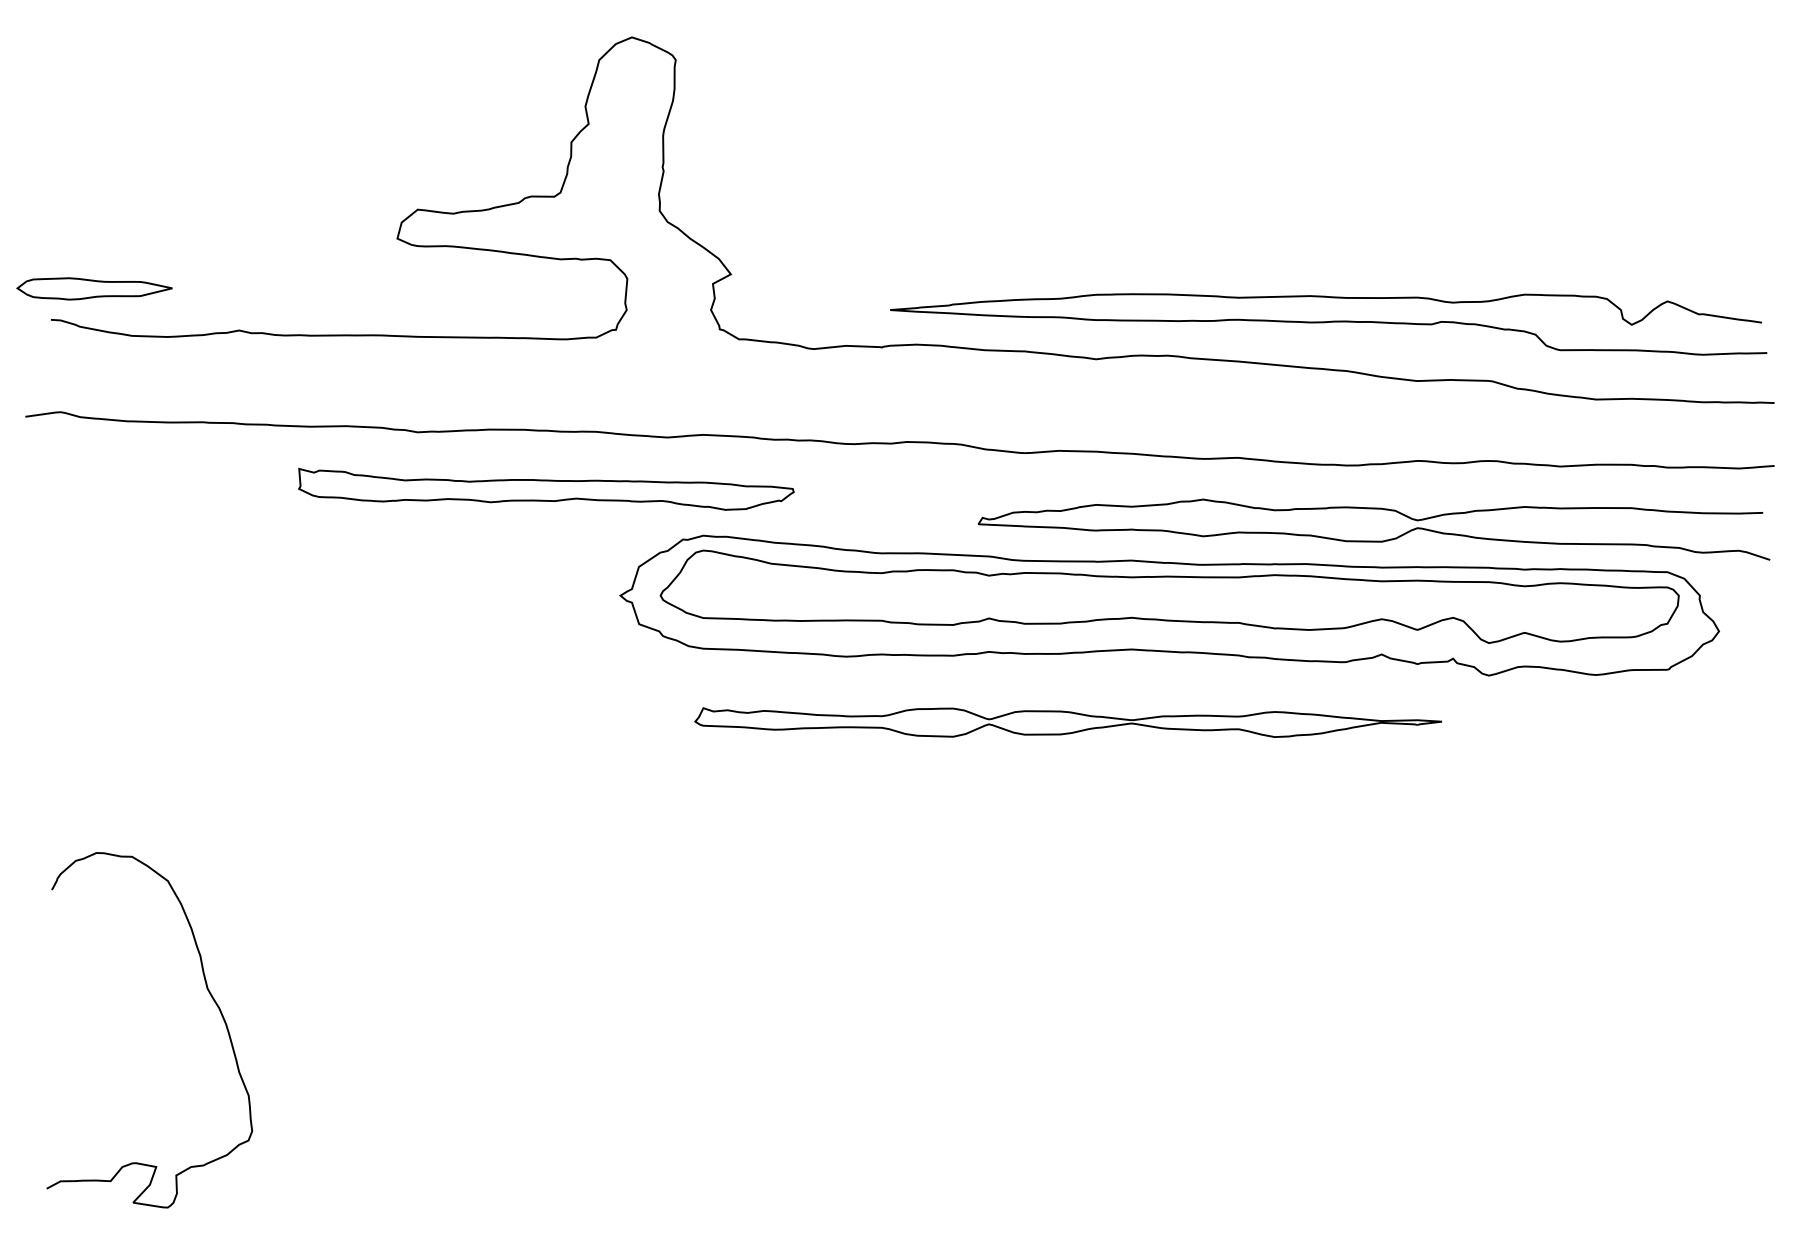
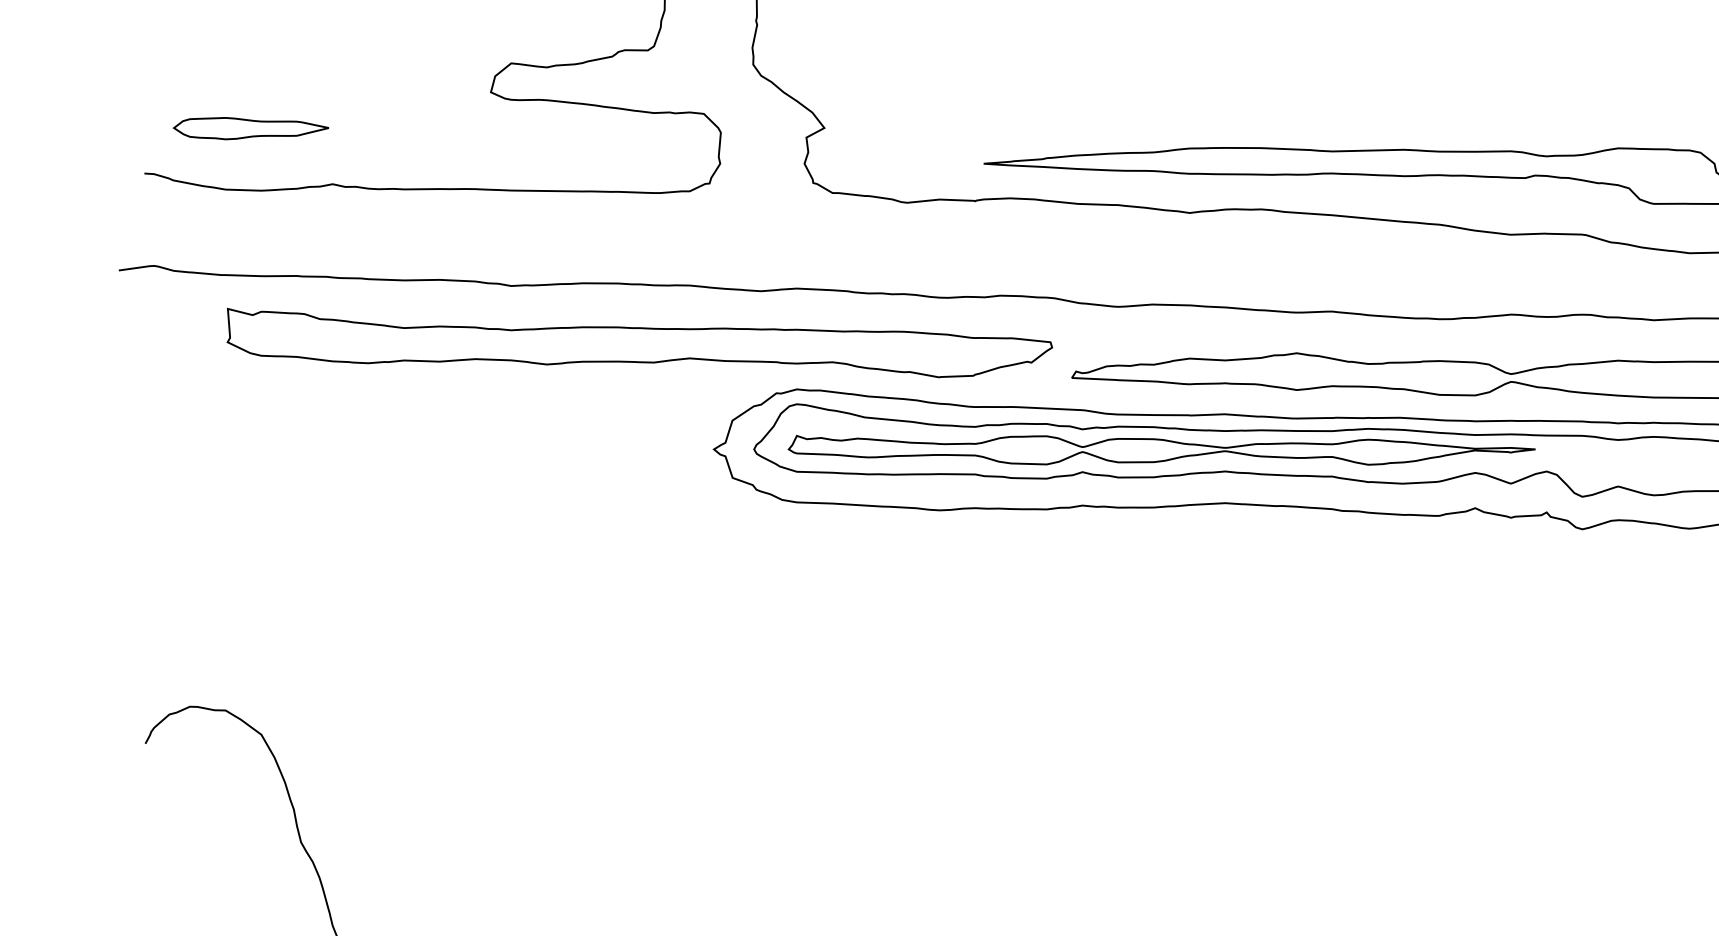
part: (94, 288) -> (251, 128), moved
part: (546, 489) -> (640, 343), size x1.67
part: (1068, 722) -> (1162, 450), moved

